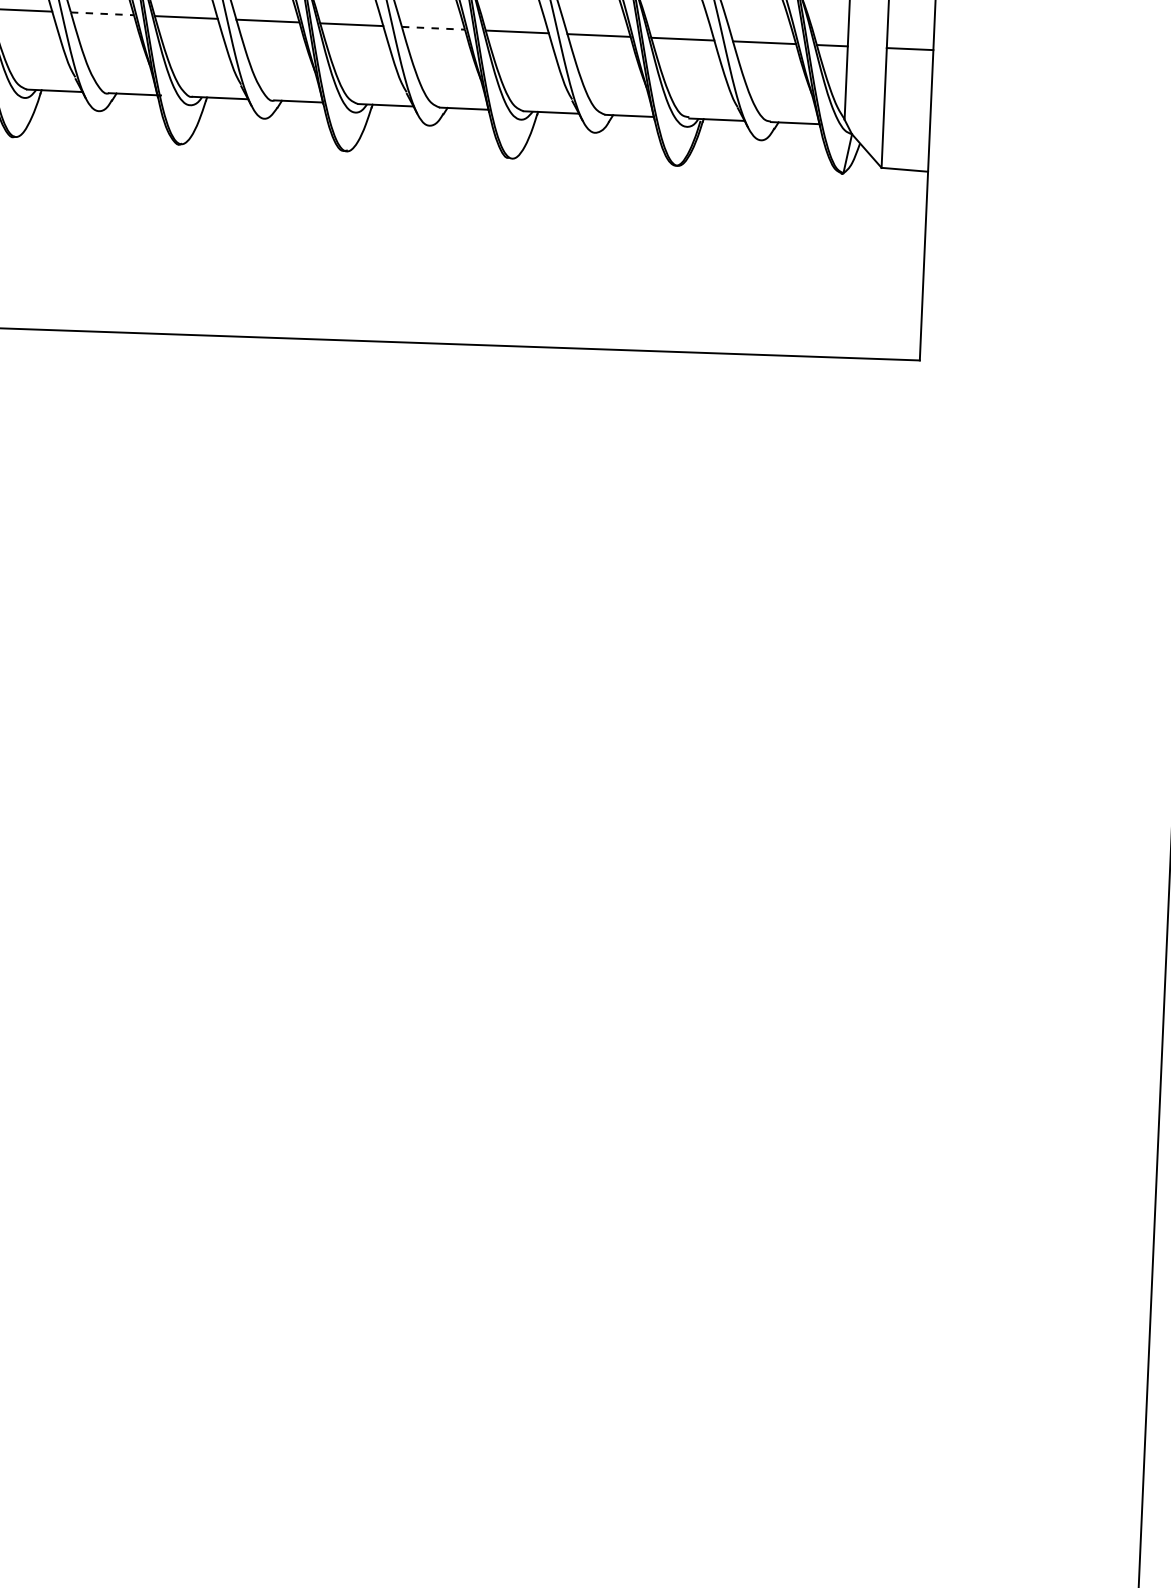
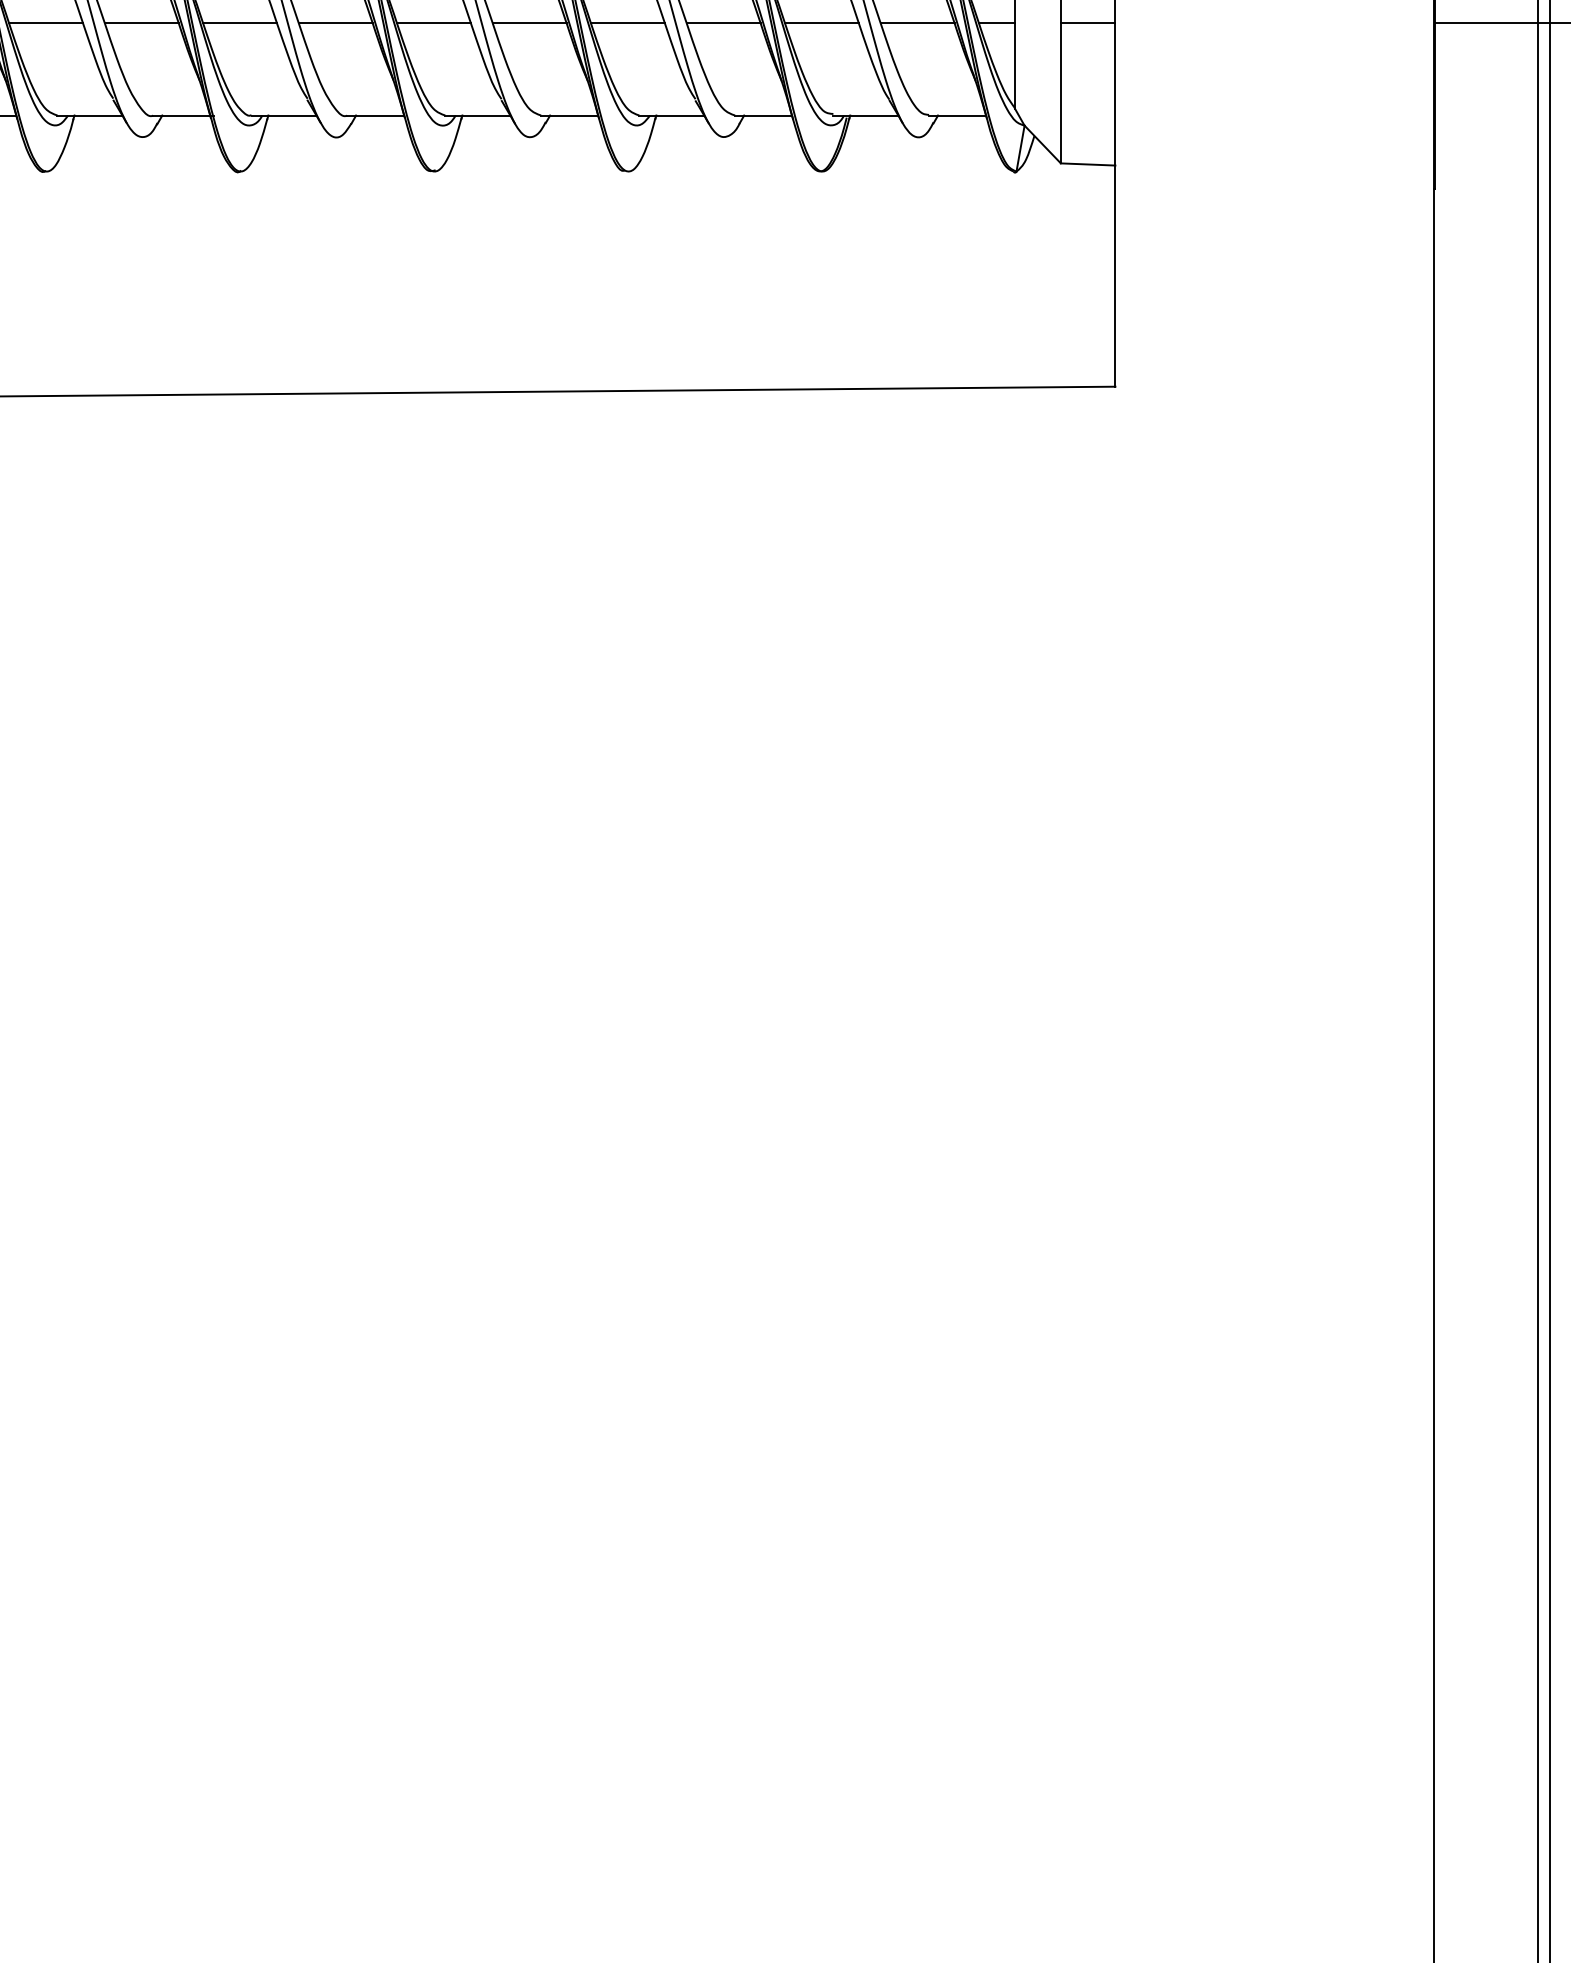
line: (102, 14) -> (141, 23), dashed -> solid
line: (433, 28) -> (529, 23), dashed -> solid

